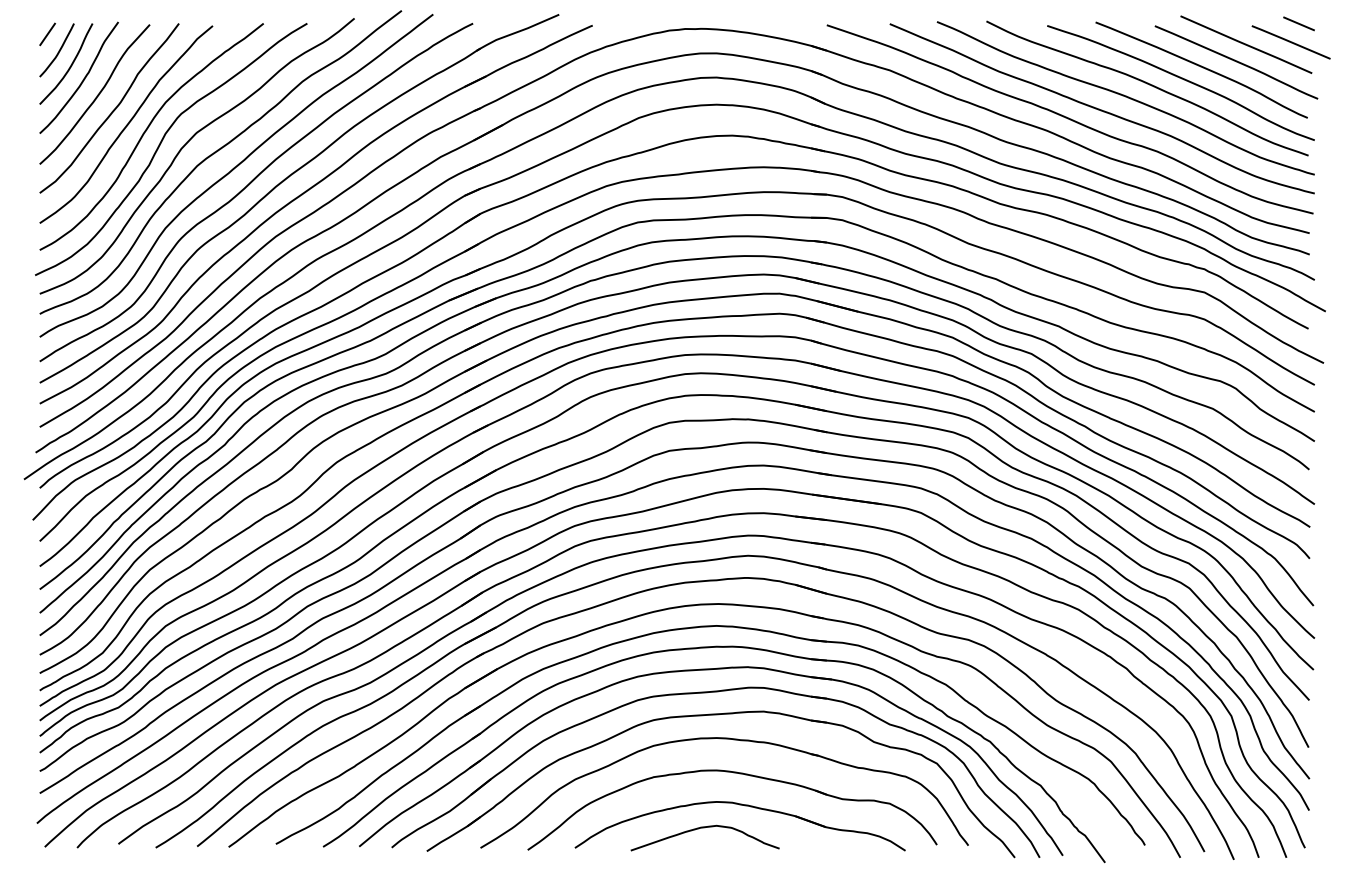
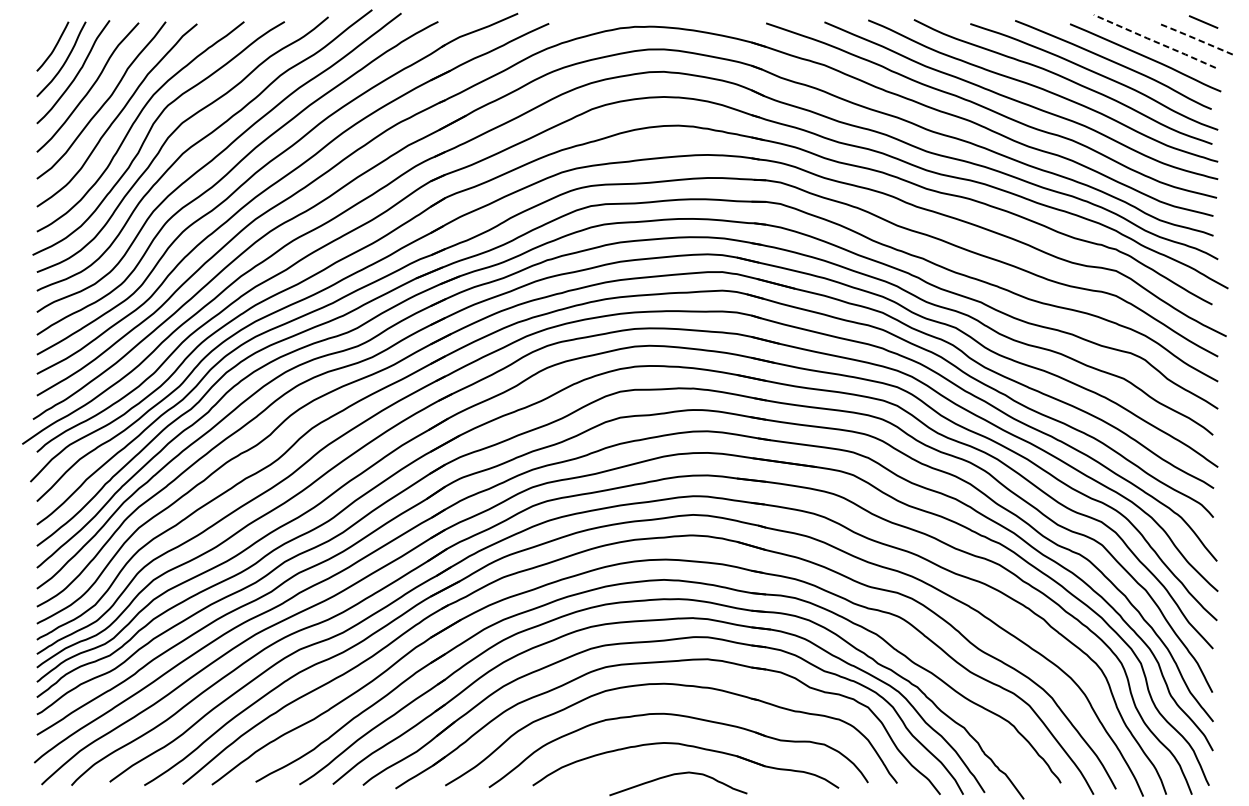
line: (47, 34) -> (44, 31), removed
line: (1289, 41) -> (1194, 38), solid -> dashed
line: (1246, 44) -> (1154, 41), solid -> dashed
curve: (704, 828) -> (677, 774), moved

